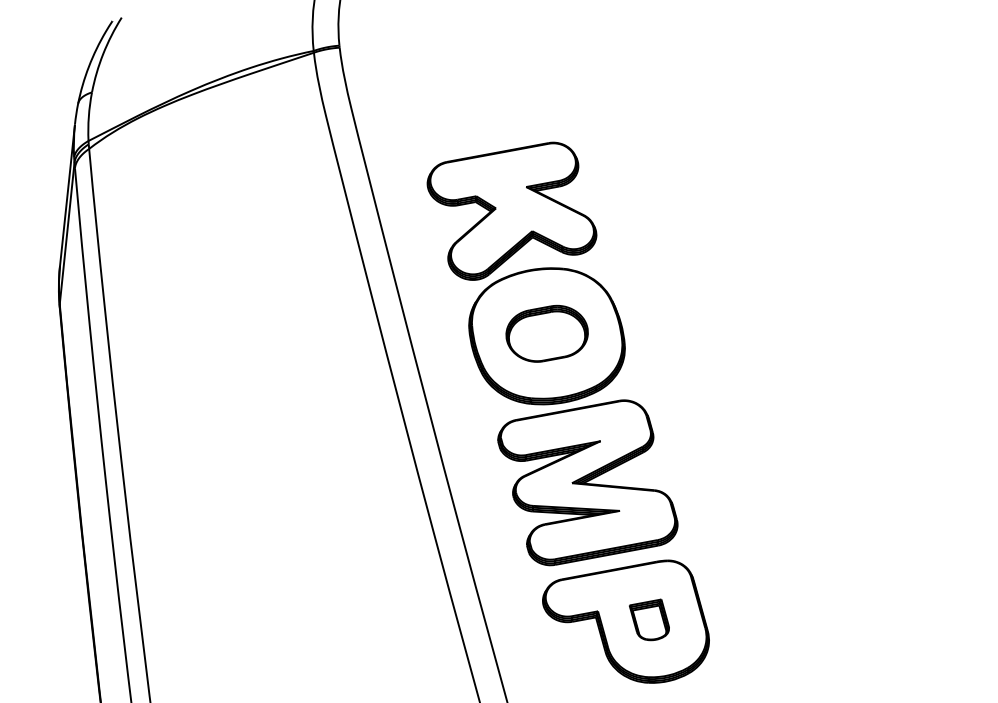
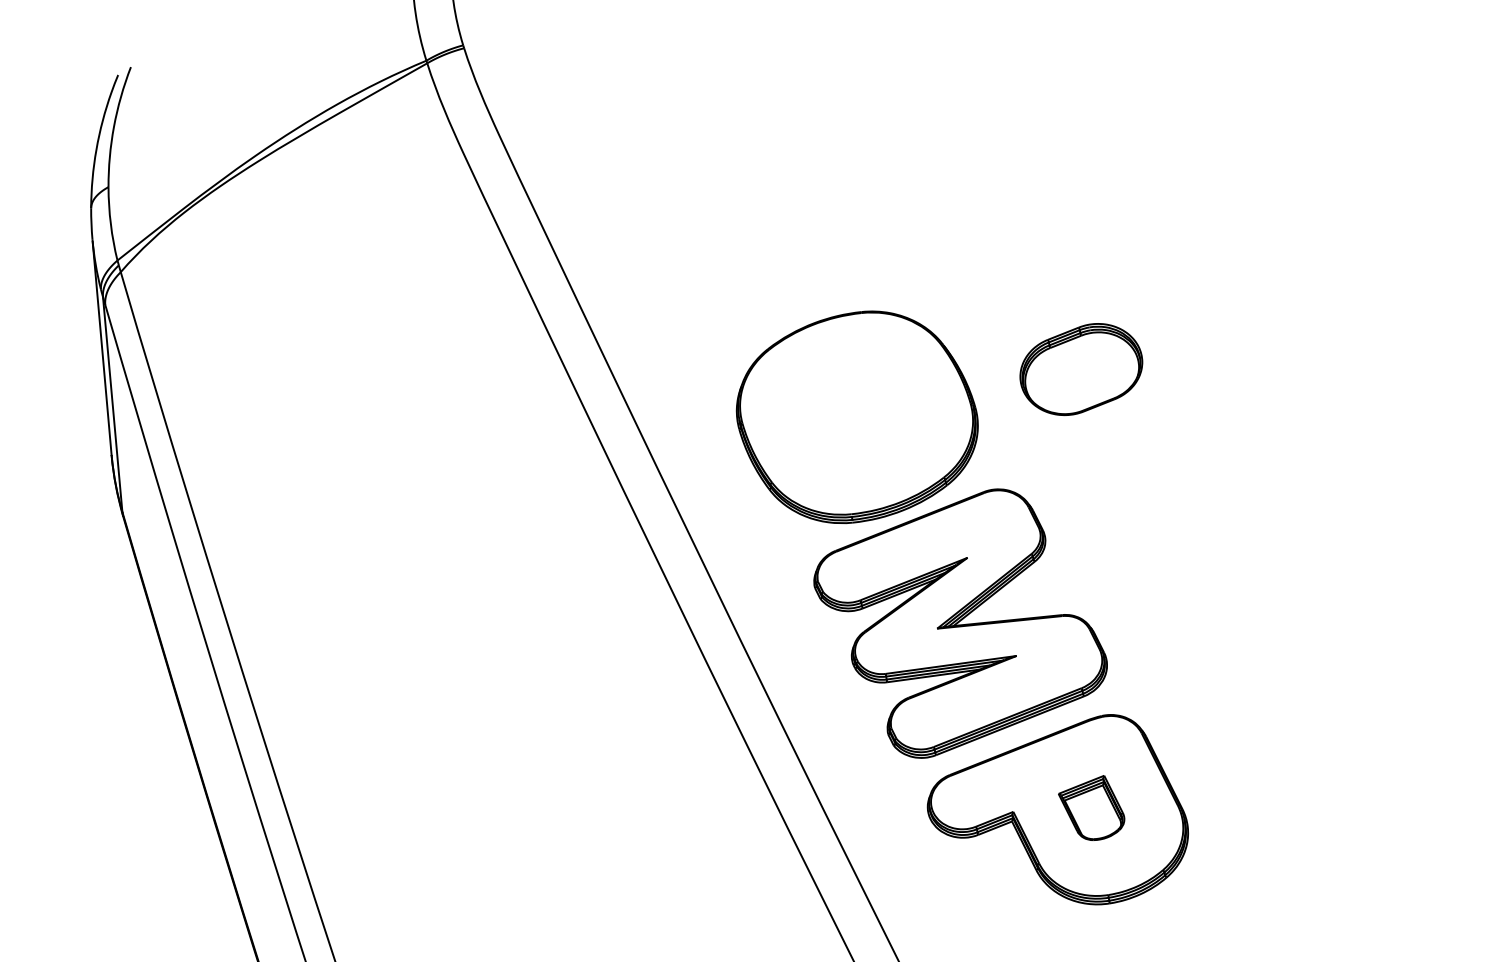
part: (511, 210) -> (767, 240), removed
part: (546, 333) -> (1080, 369), moved

